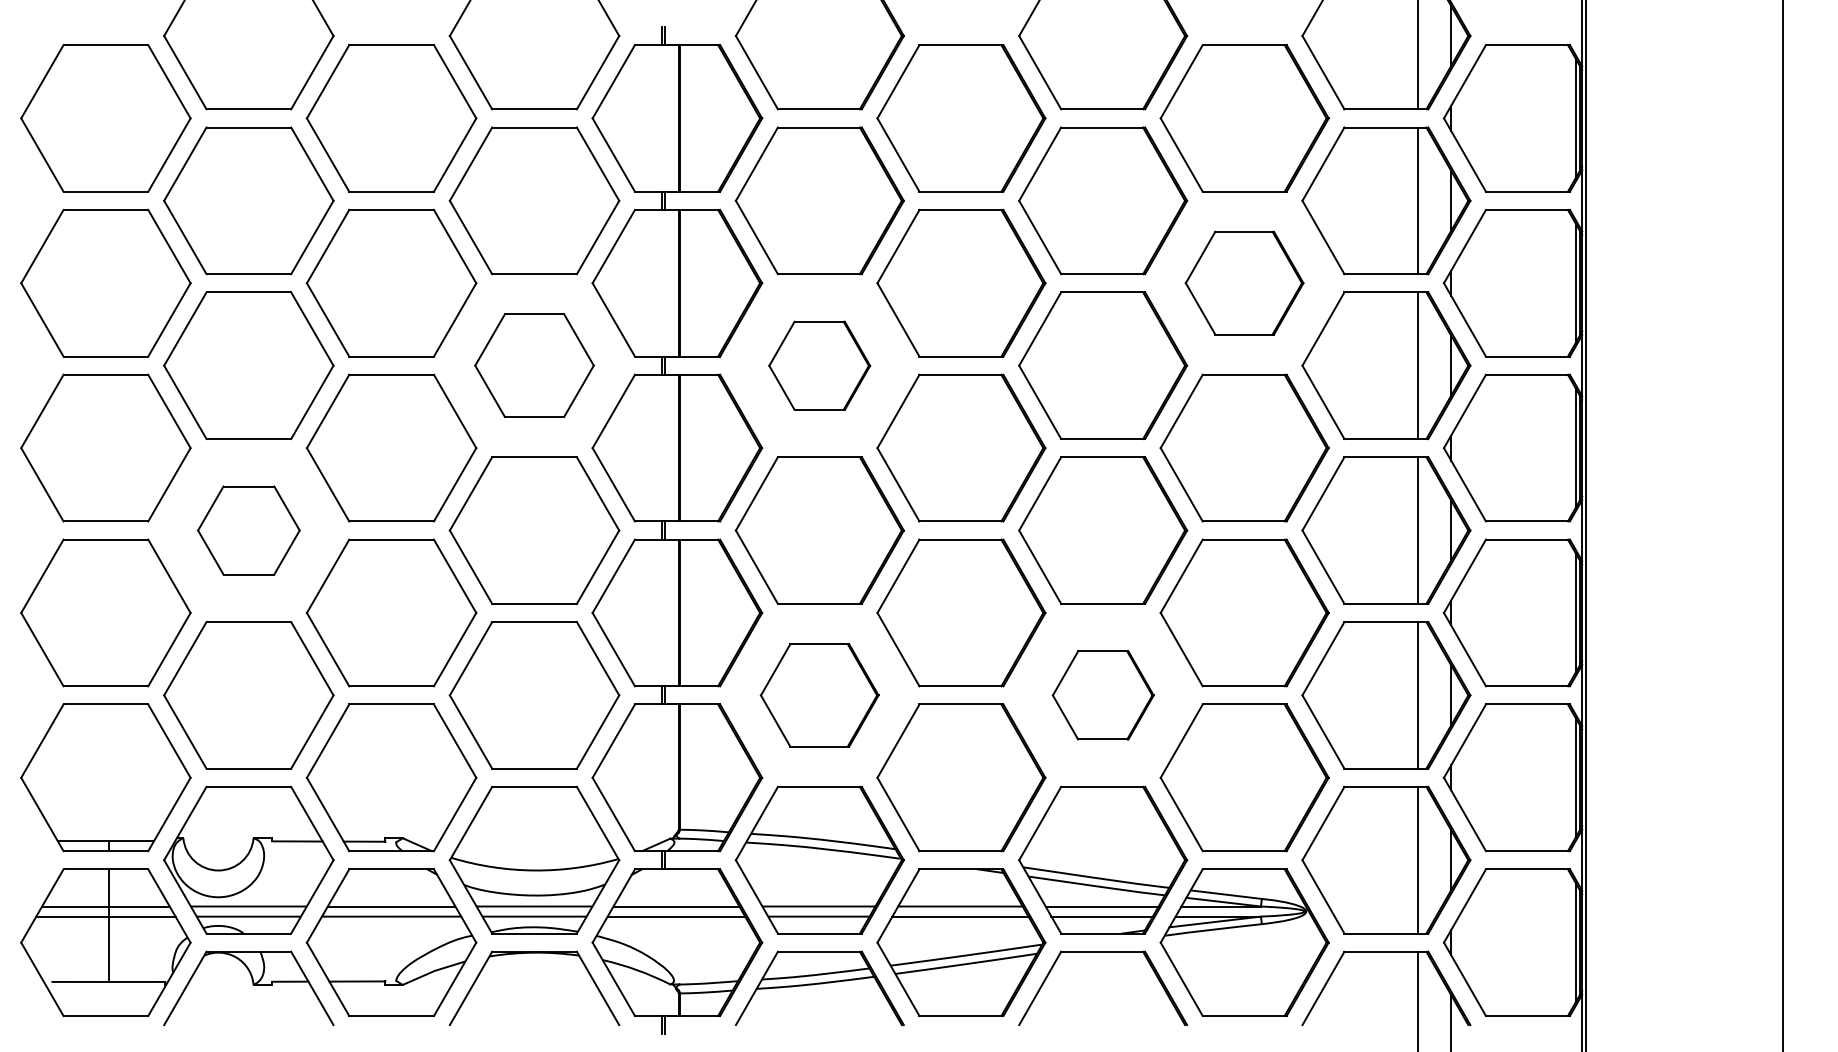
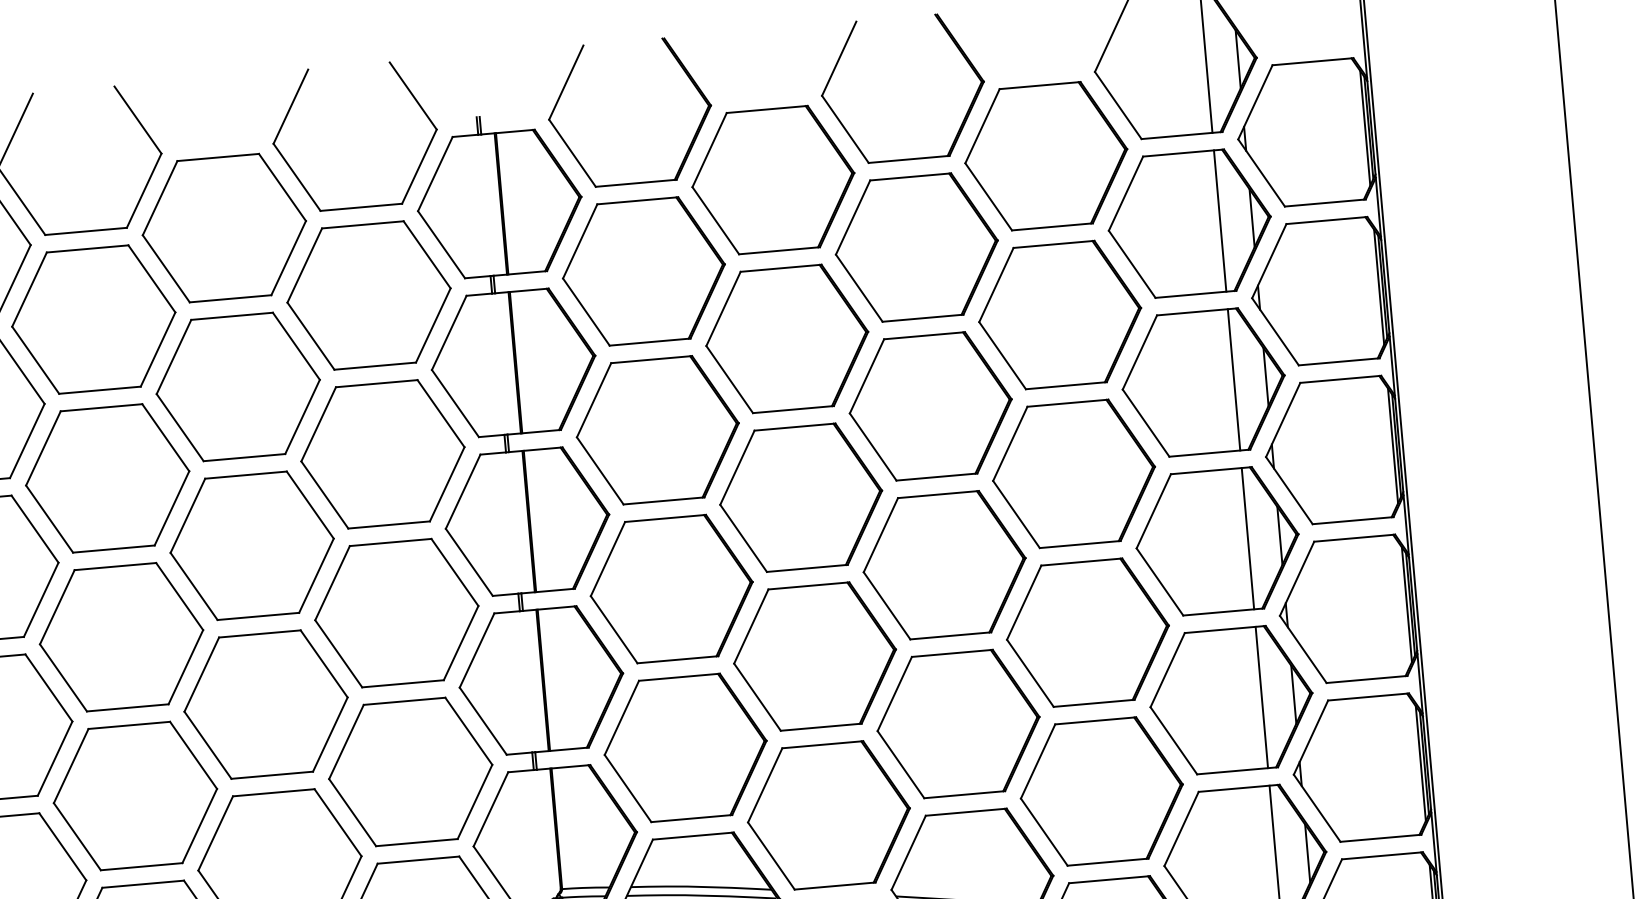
part: (1244, 282) -> (1059, 314), size x1.43
part: (534, 365) -> (382, 454), size x1.43
part: (819, 365) -> (657, 430), size x1.67
part: (248, 530) -> (121, 637), size x1.67
part: (819, 695) -> (685, 748), size x1.43
part: (1103, 695) -> (958, 724), size x1.67

